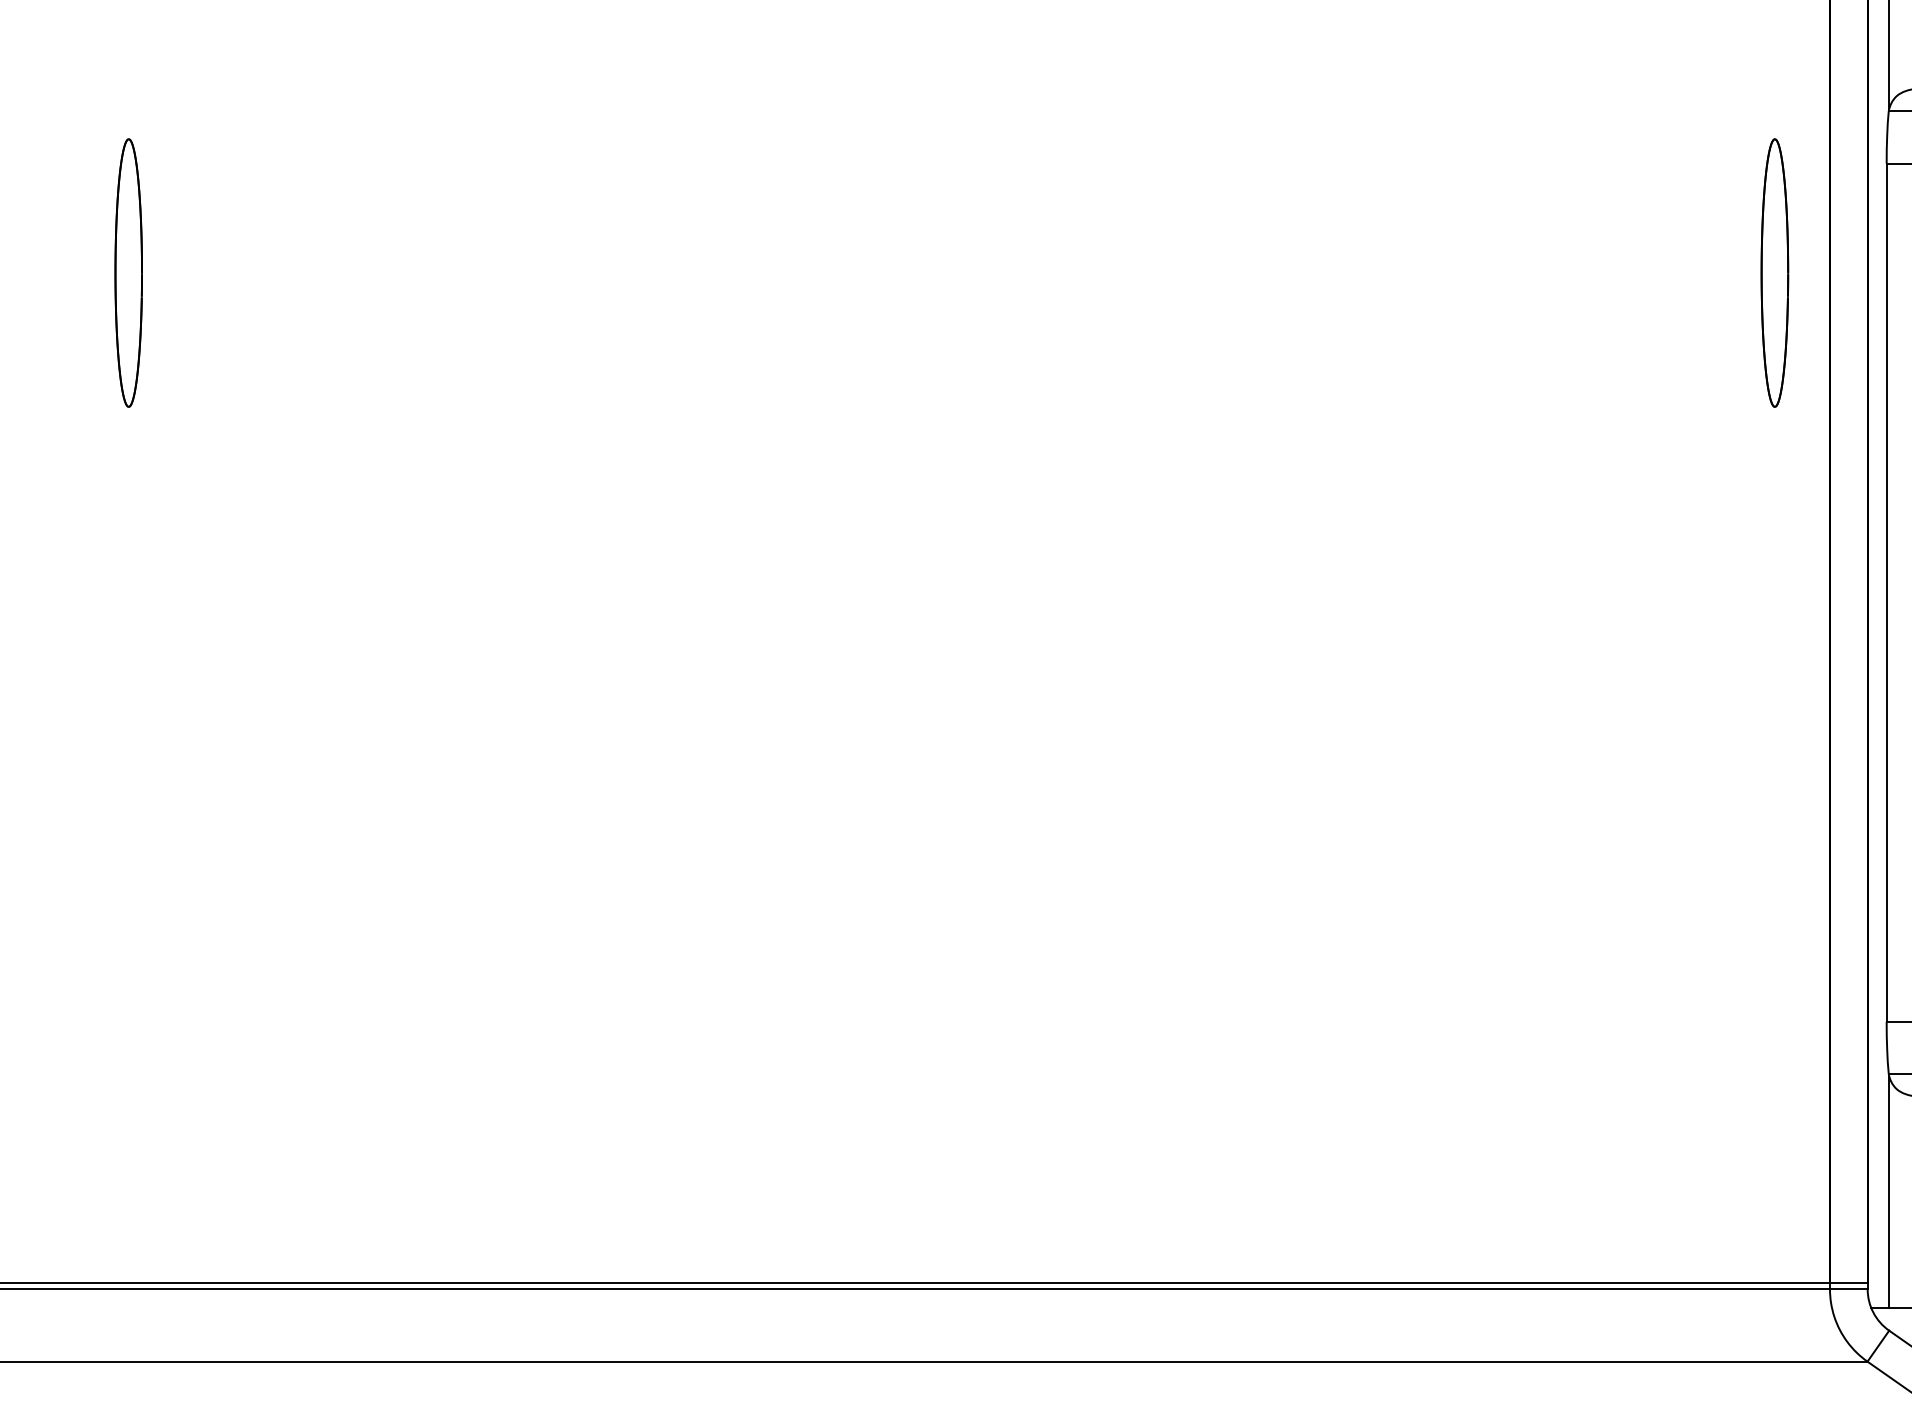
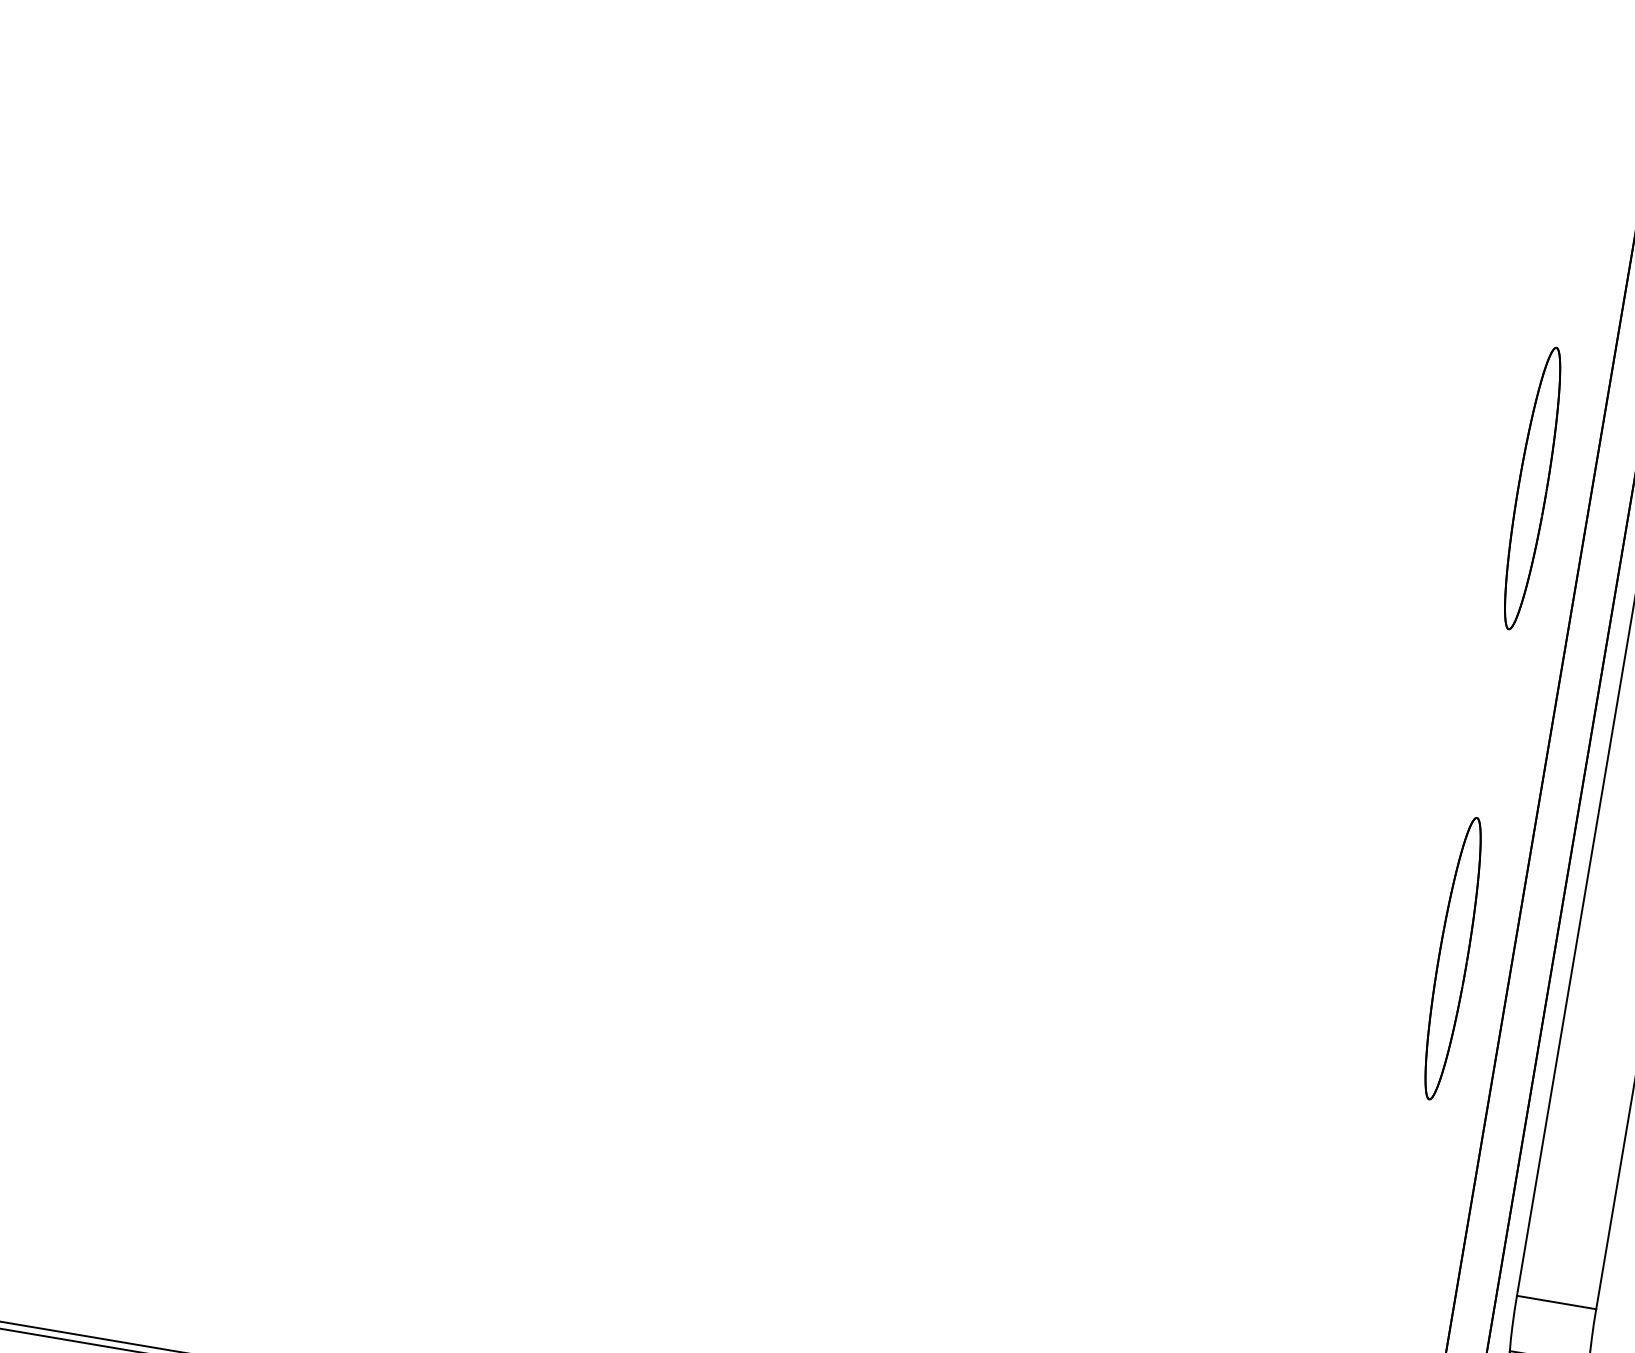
part: (1774, 719) -> (1452, 957), added

